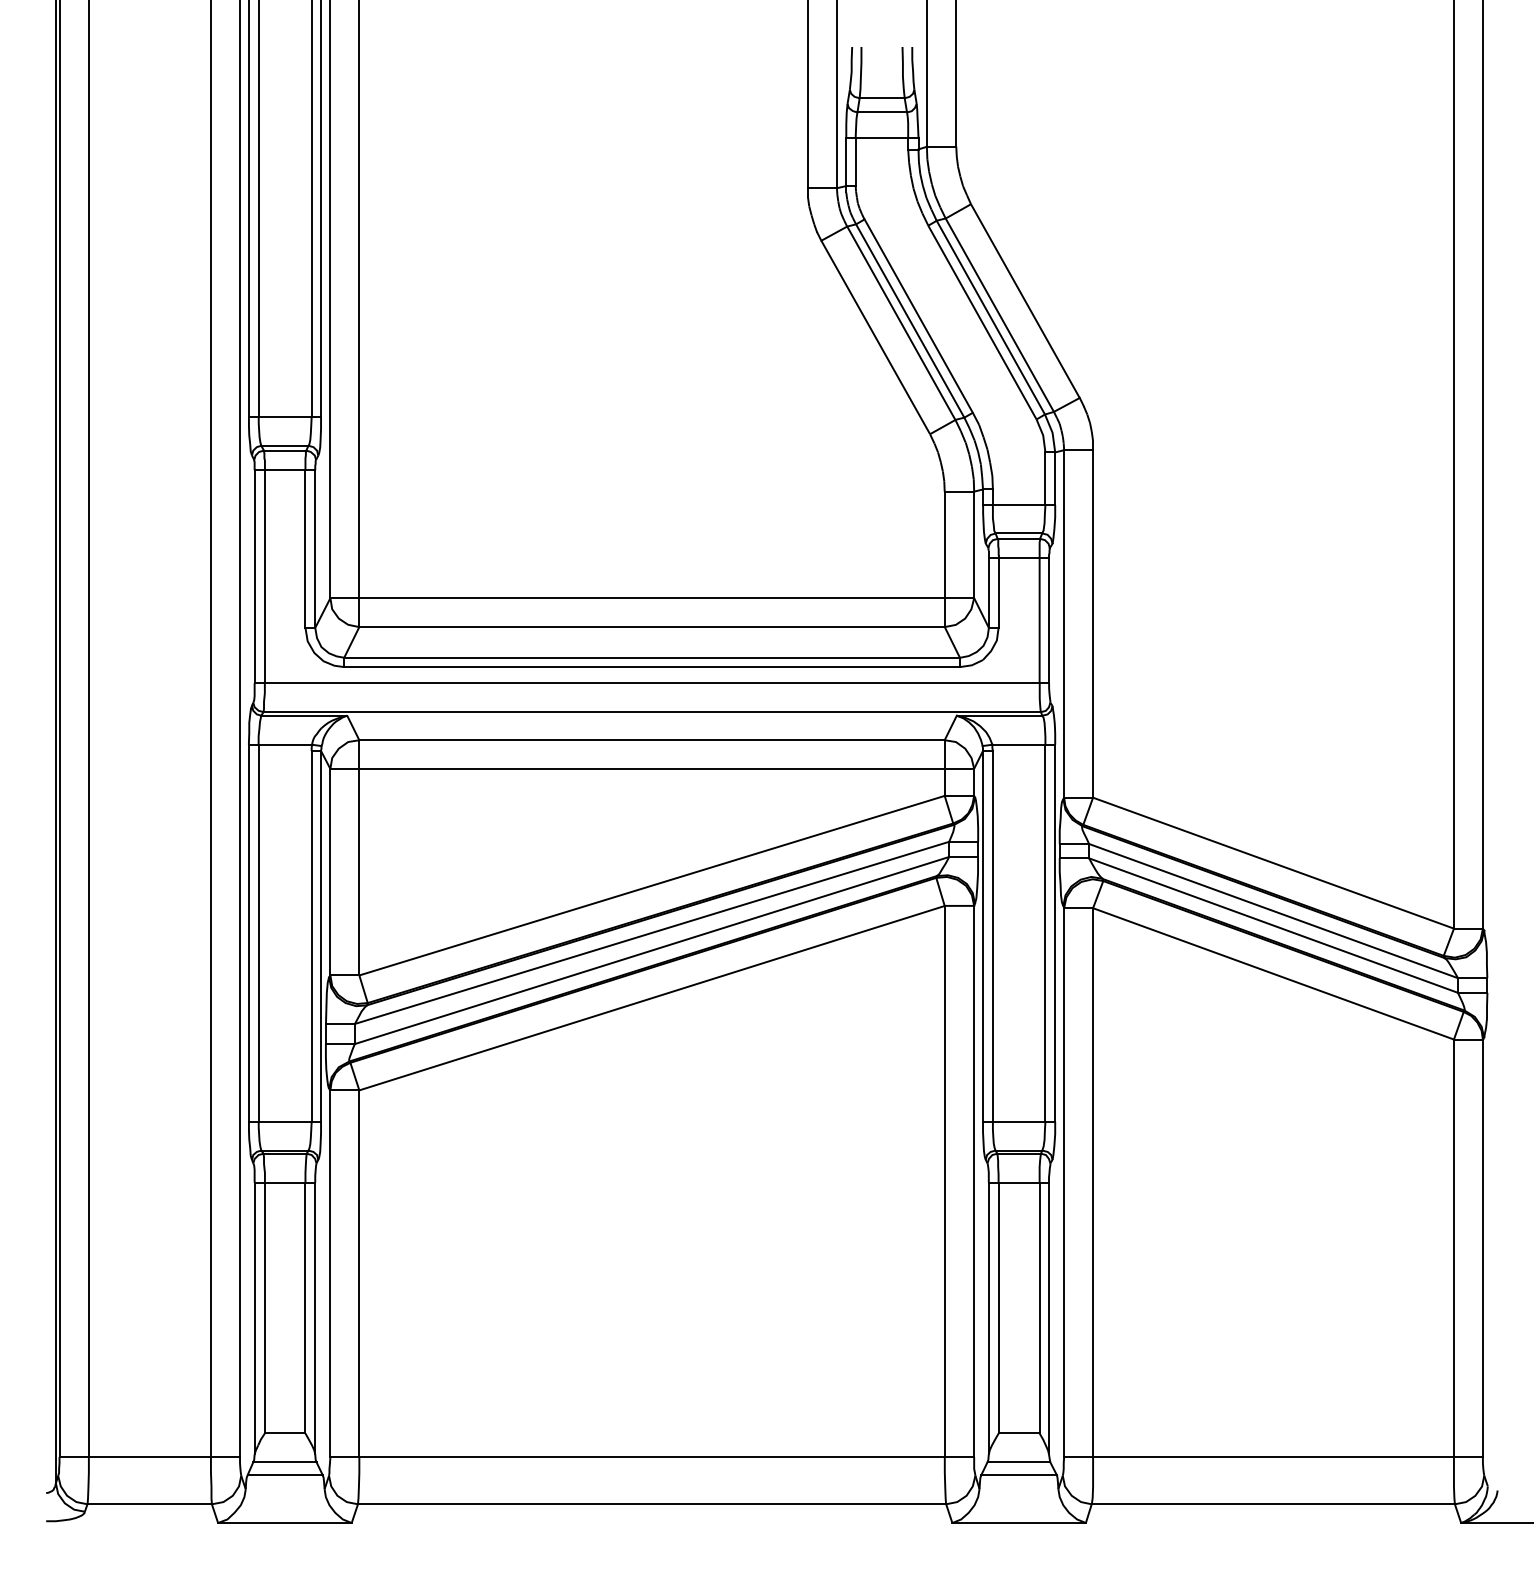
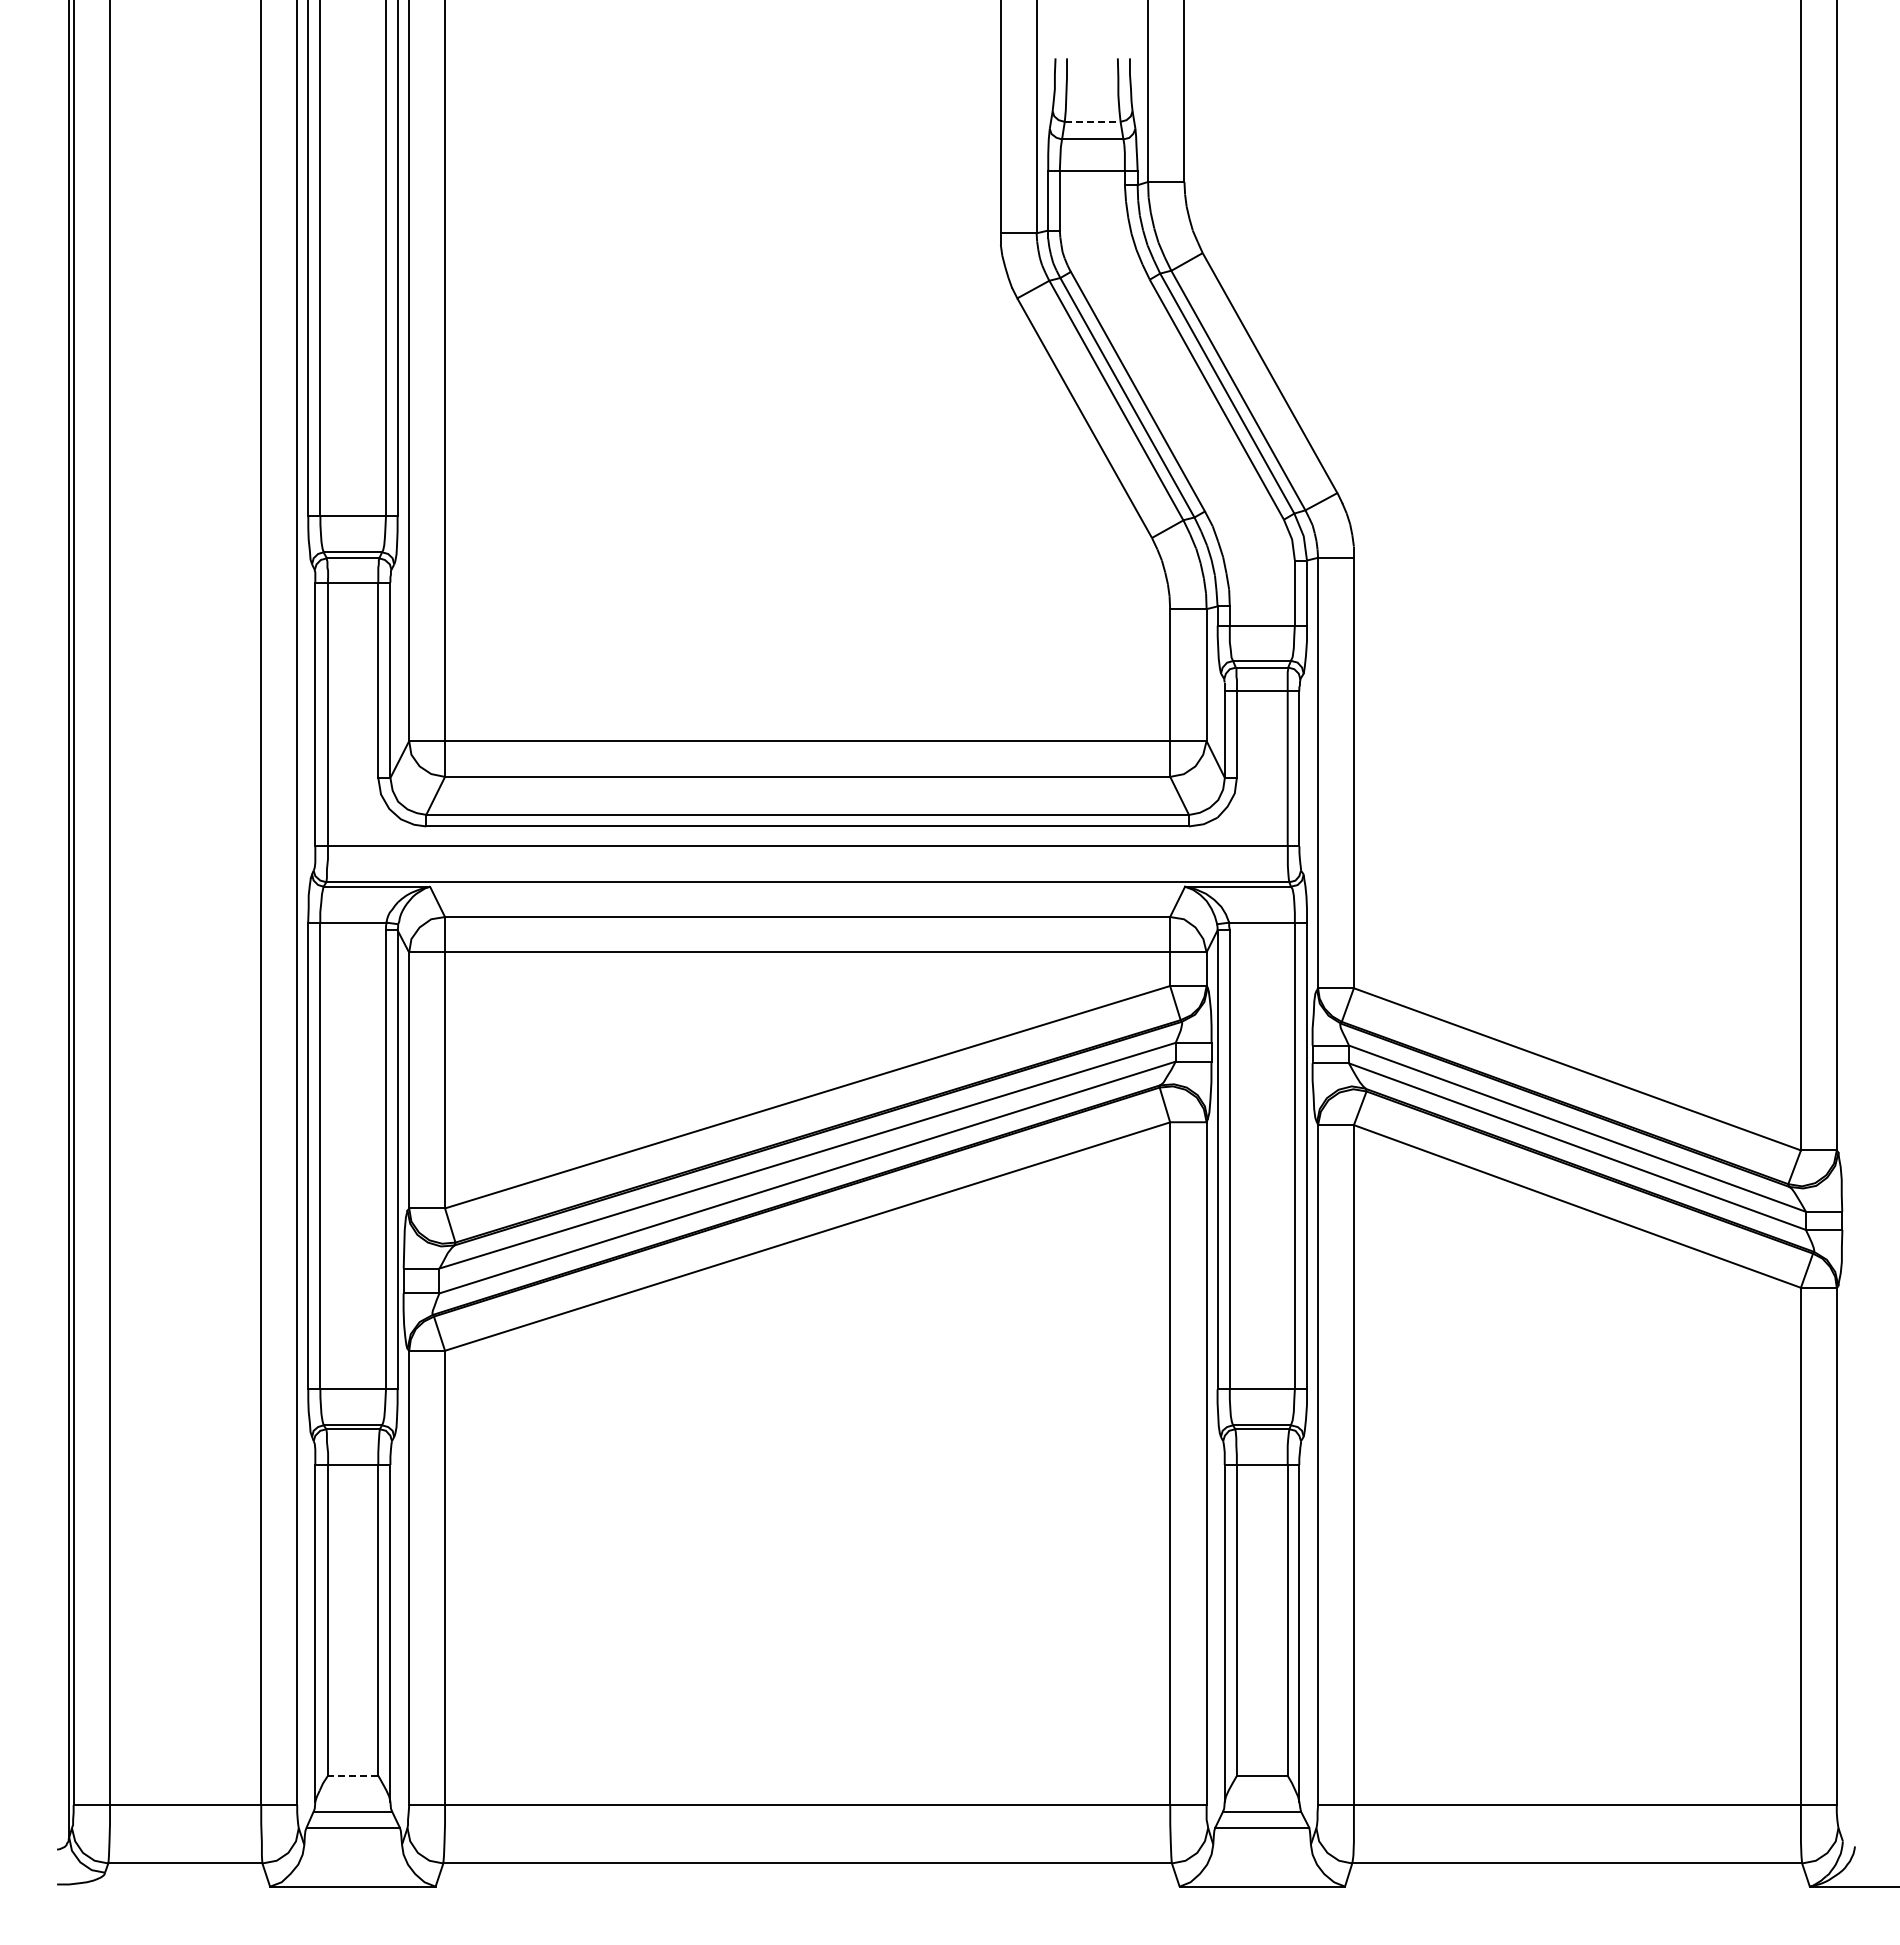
line: (882, 97) -> (1092, 121), solid -> dashed
line: (284, 1433) -> (352, 1775), solid -> dashed

